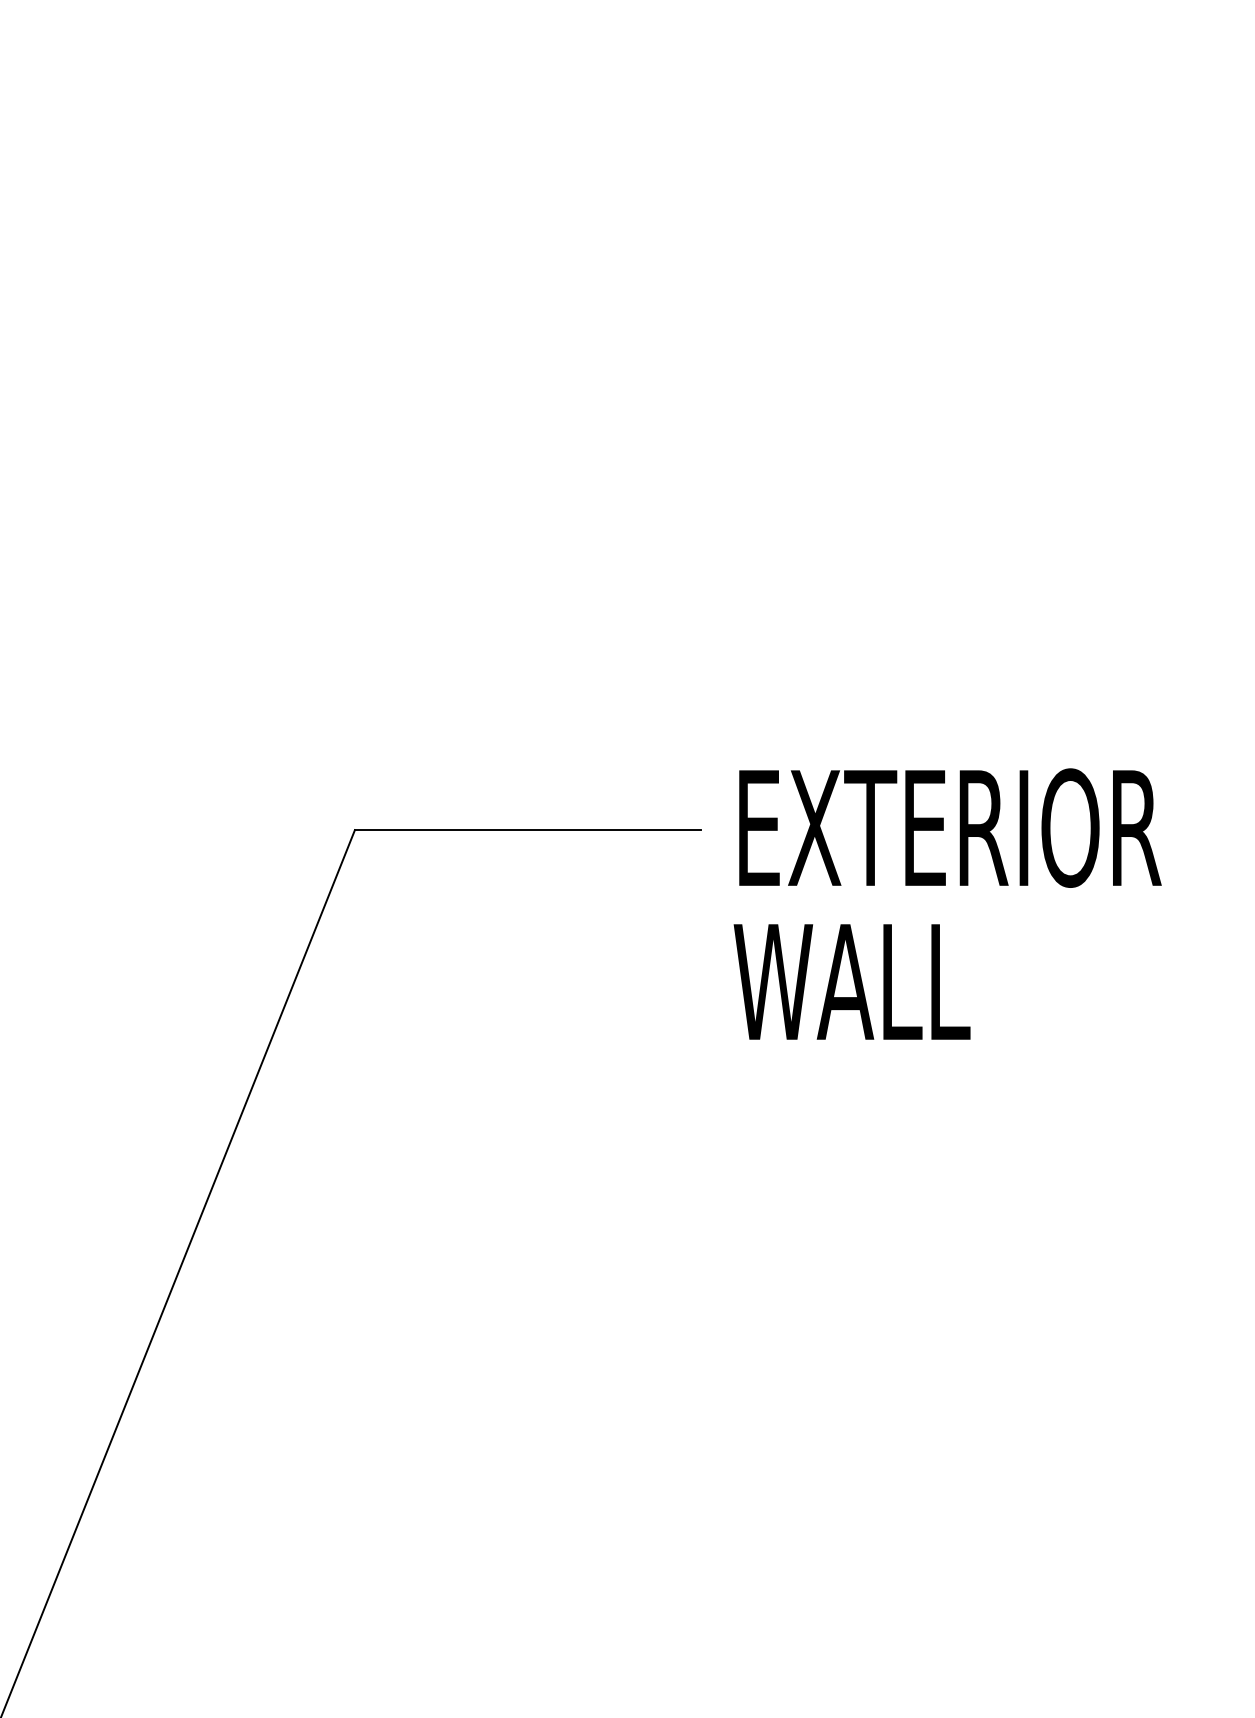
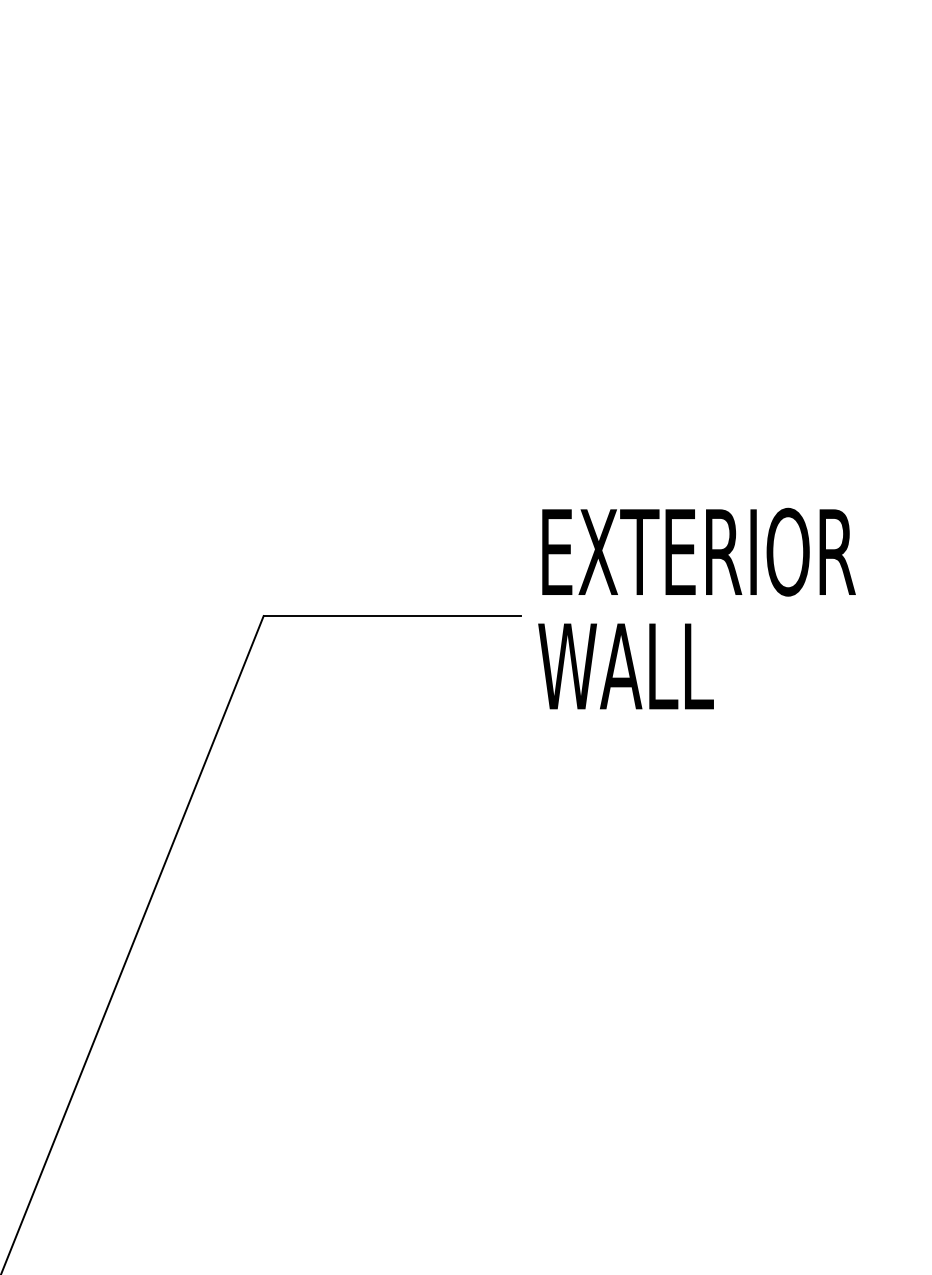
text: (947, 903) -> (696, 608), moved

